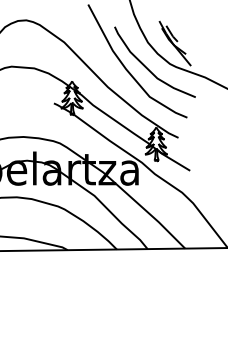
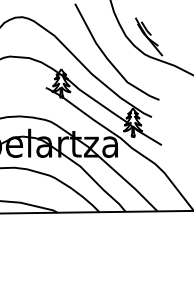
curve: (148, 67) -> (126, 57), removed

